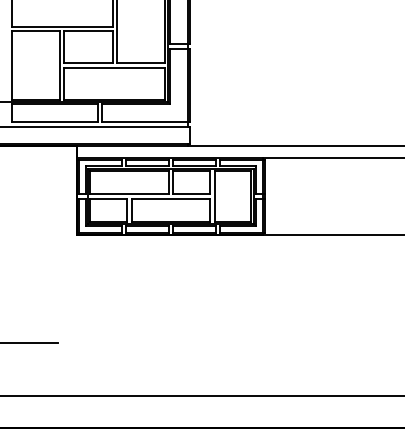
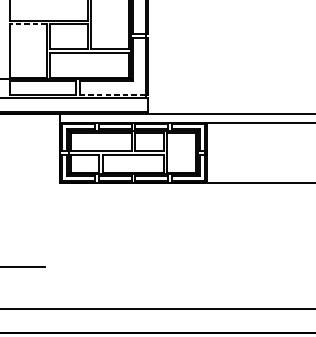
line: (36, 31) -> (28, 24), solid -> dashed
line: (144, 122) -> (112, 95), solid -> dashed

